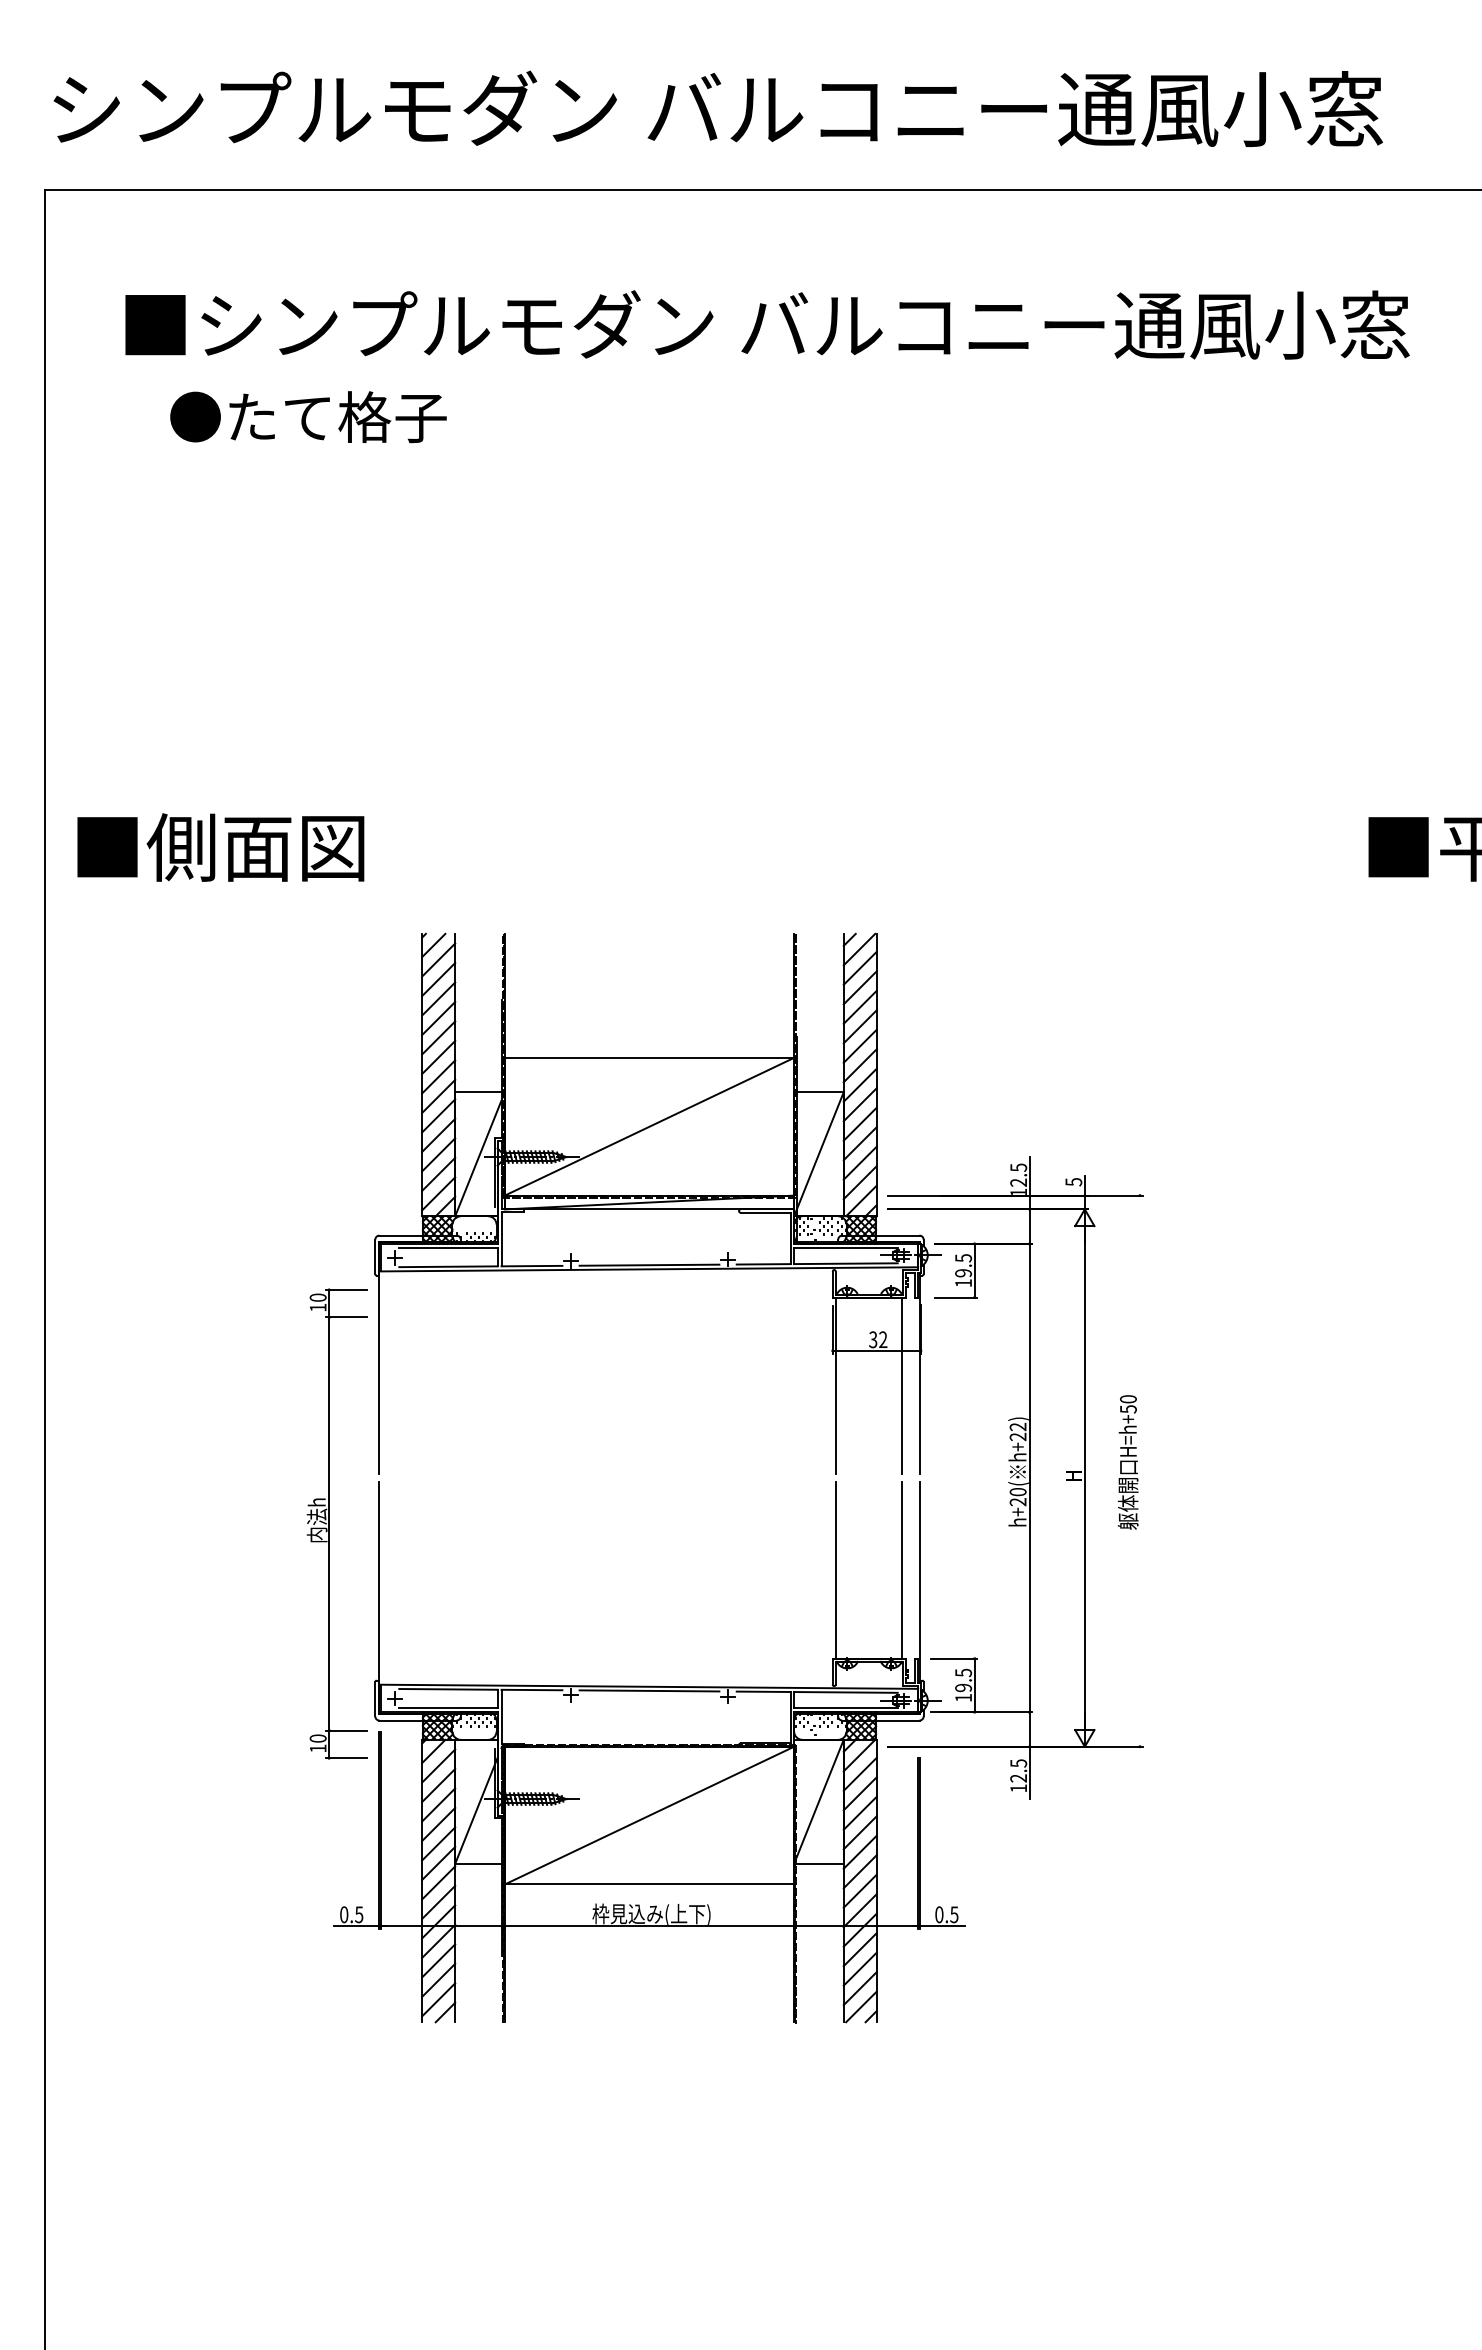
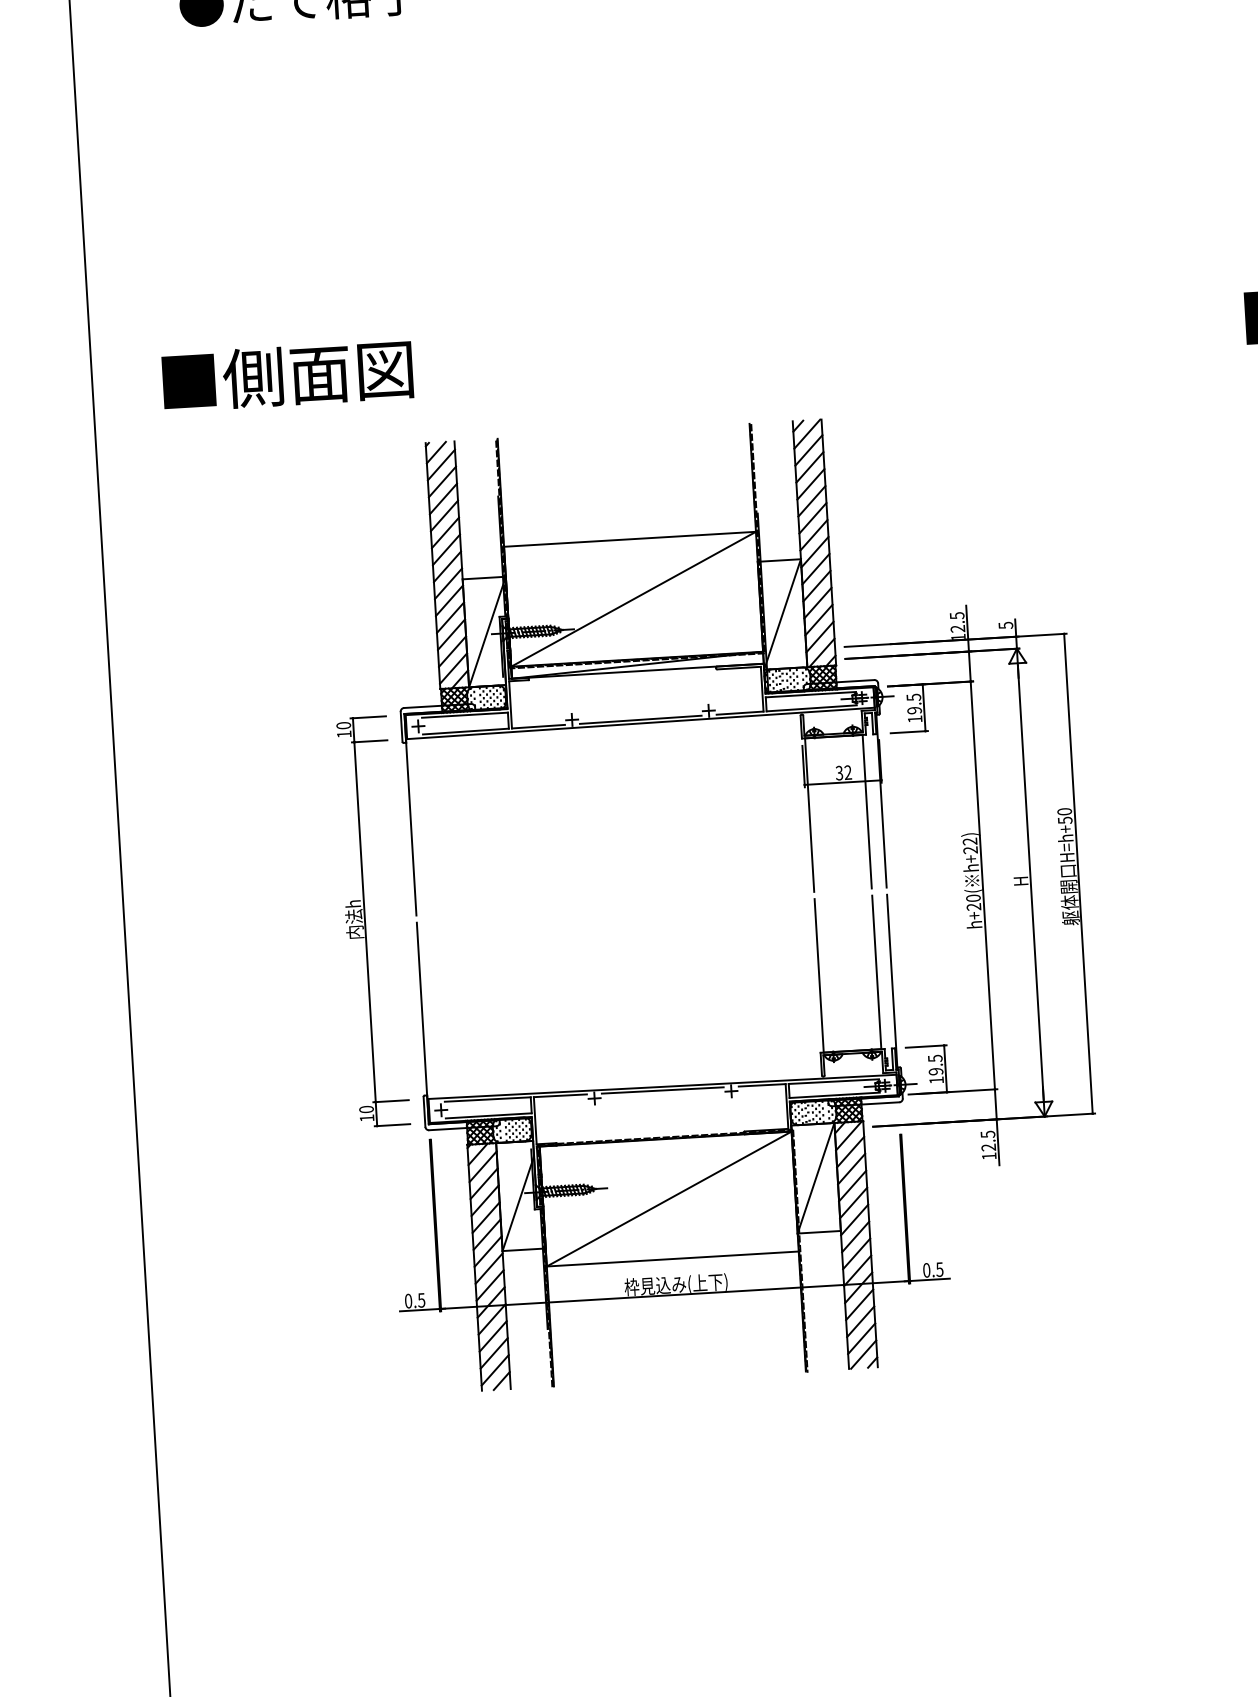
text: (220, 847) -> (287, 375), moved
line: (1139, 1470) -> (1078, 873), added
part: (329, 1523) -> (365, 921), moved

